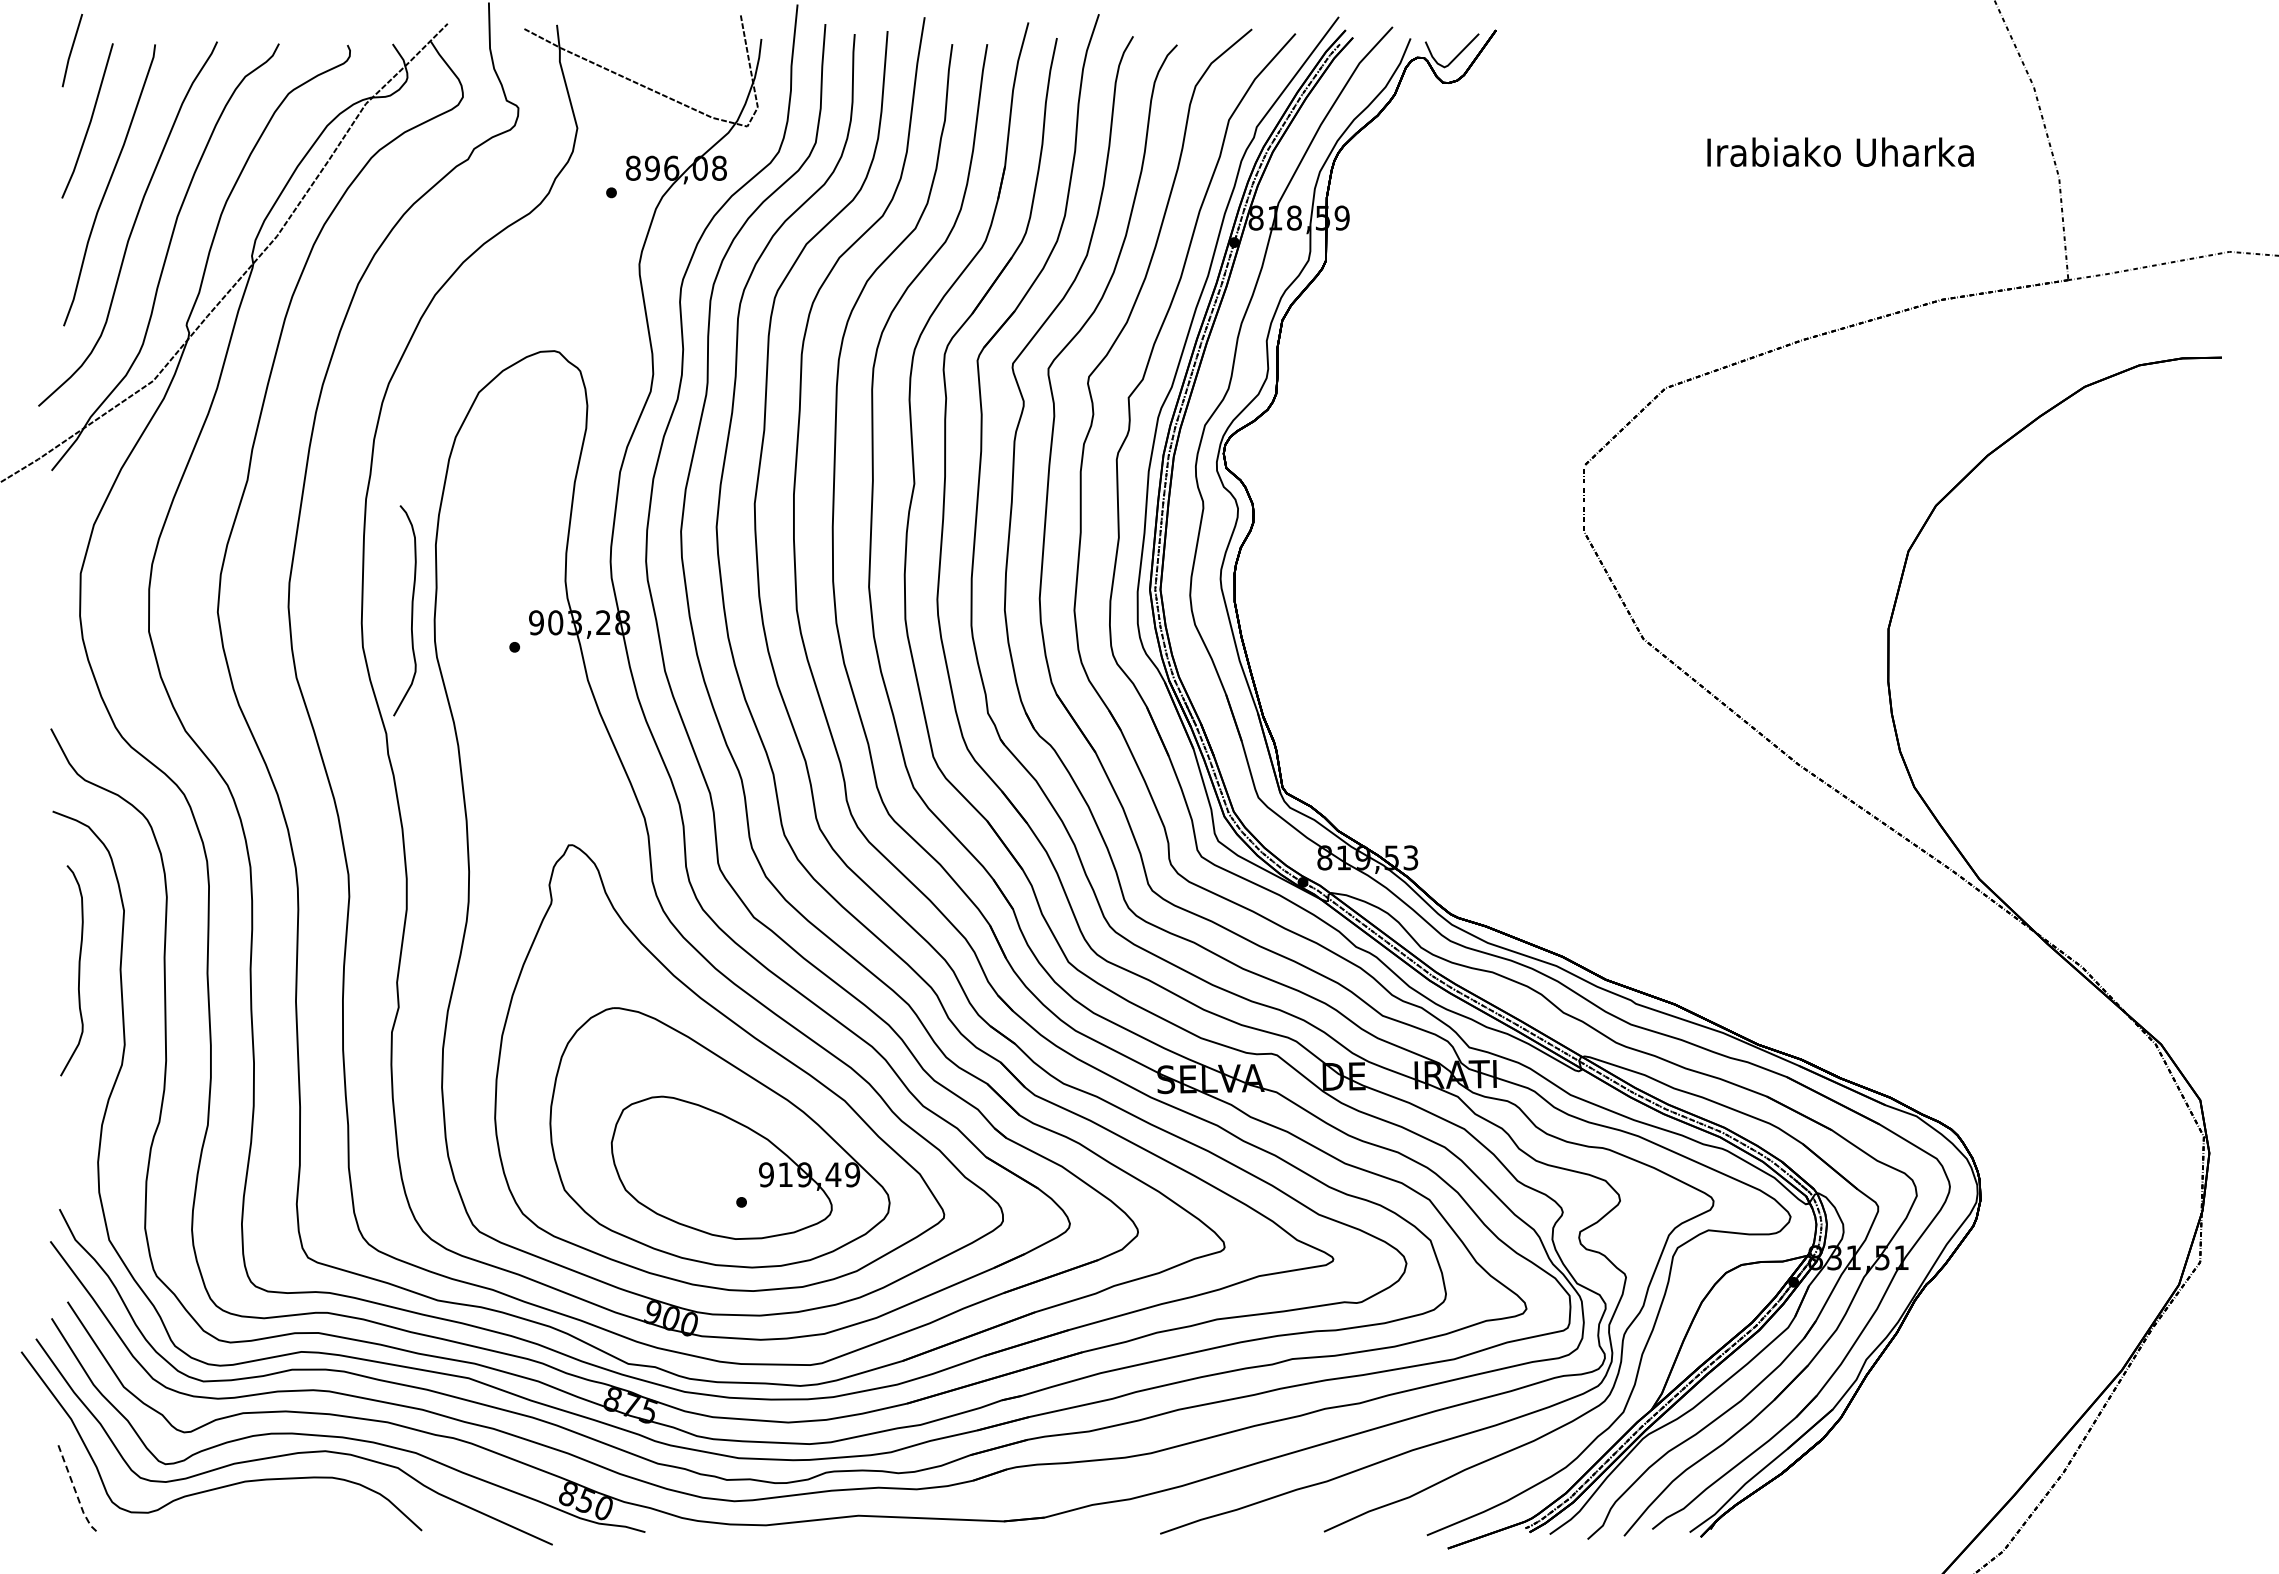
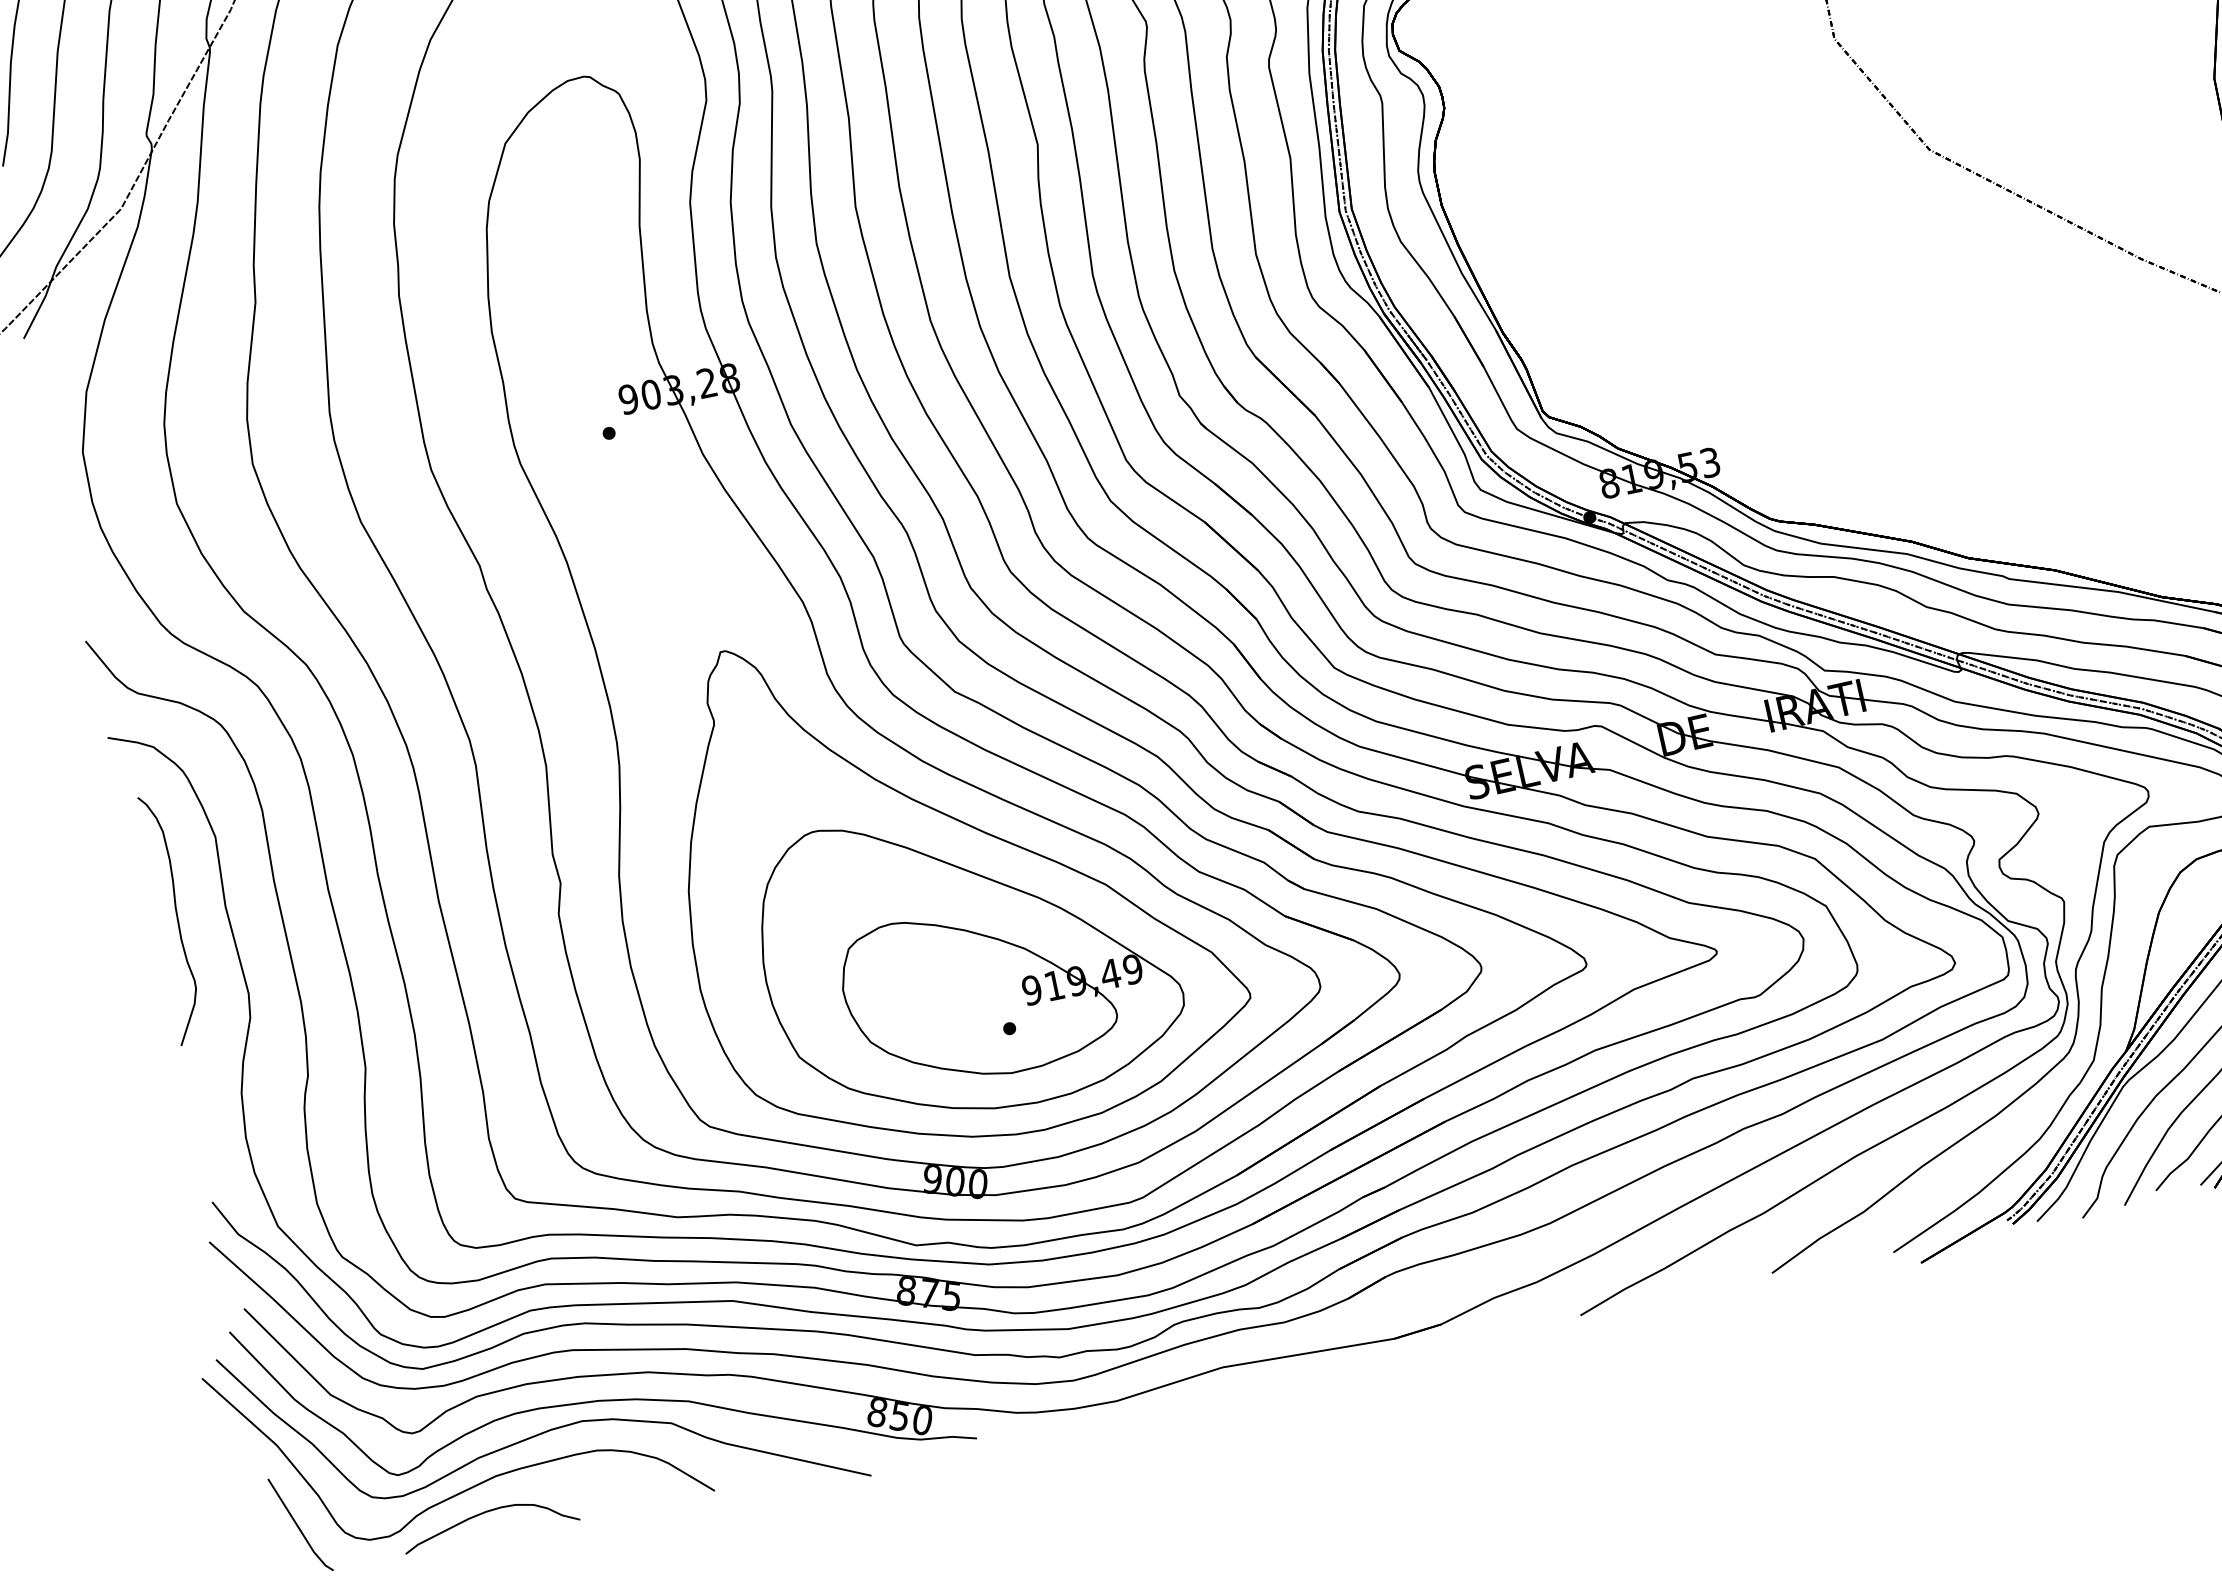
curve: (411, 610) -> (479, 415), removed
line: (75, 1490) -> (299, 1527), dashed -> solid
curve: (230, 1510) -> (485, 1513), added

